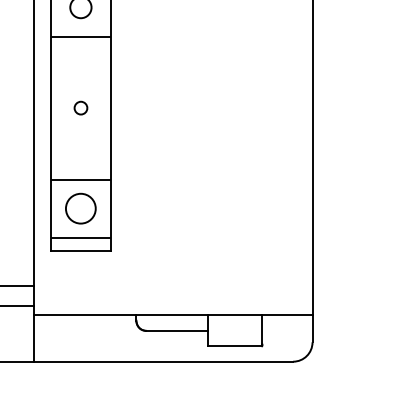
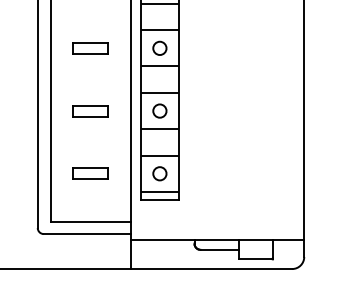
line: (80, 79) -> (159, 93), added
circle: (80, 107) -> (159, 110), size x1.67
line: (80, 137) -> (159, 129), added
circle: (80, 208) -> (159, 173), size x0.71

